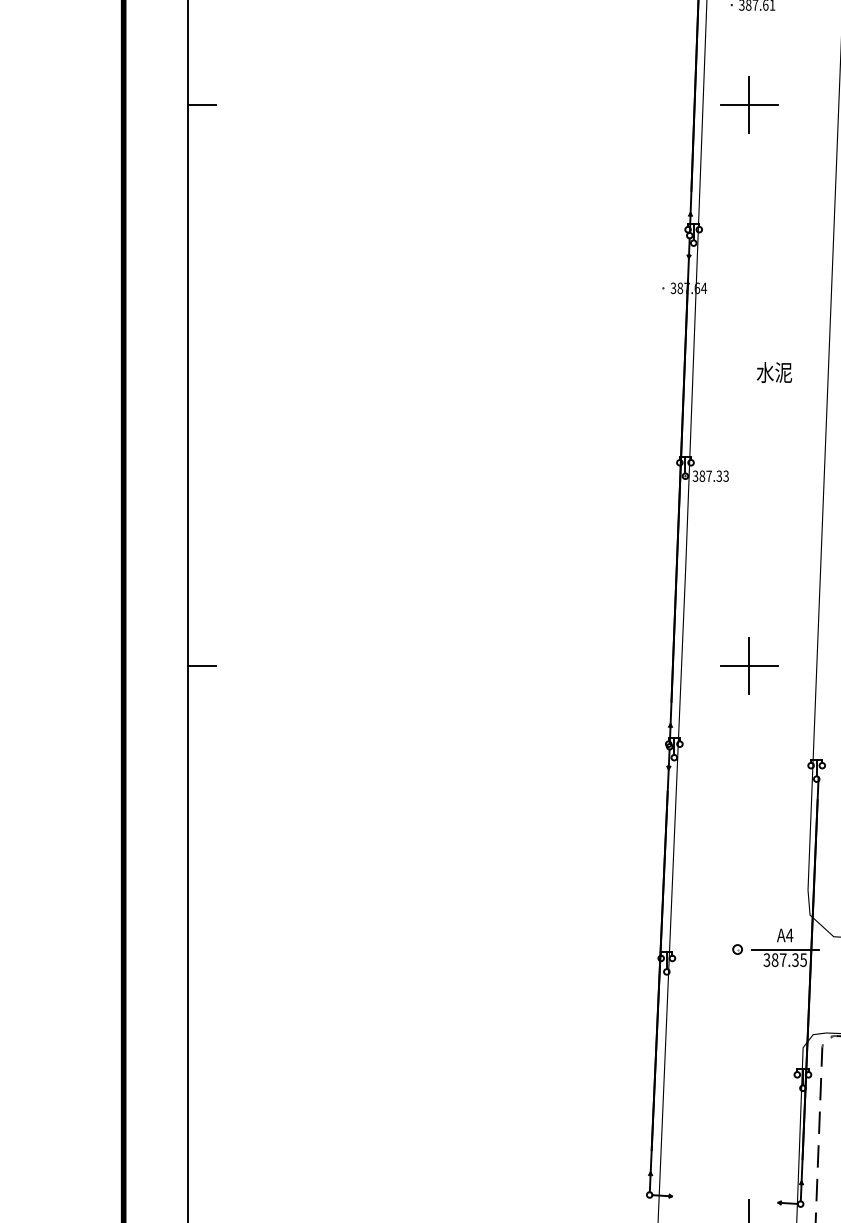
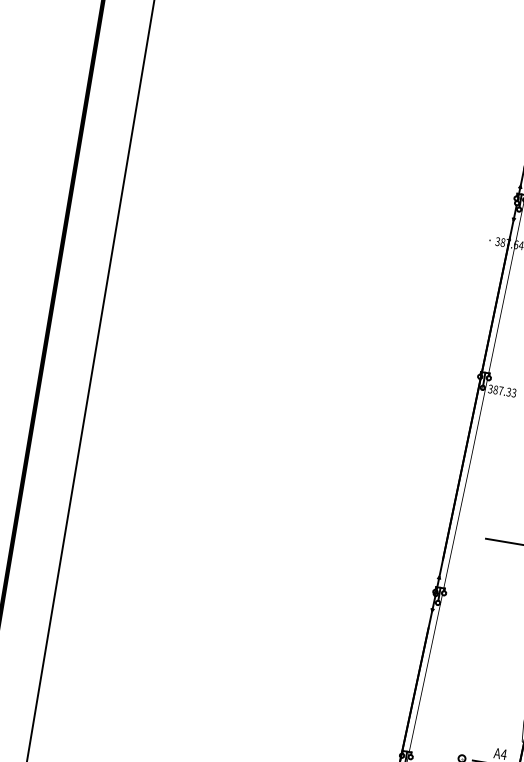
line: (202, 105) -> (158, 40), removed
line: (202, 666) -> (86, 472), removed
line: (749, 666) -> (507, 542), removed

